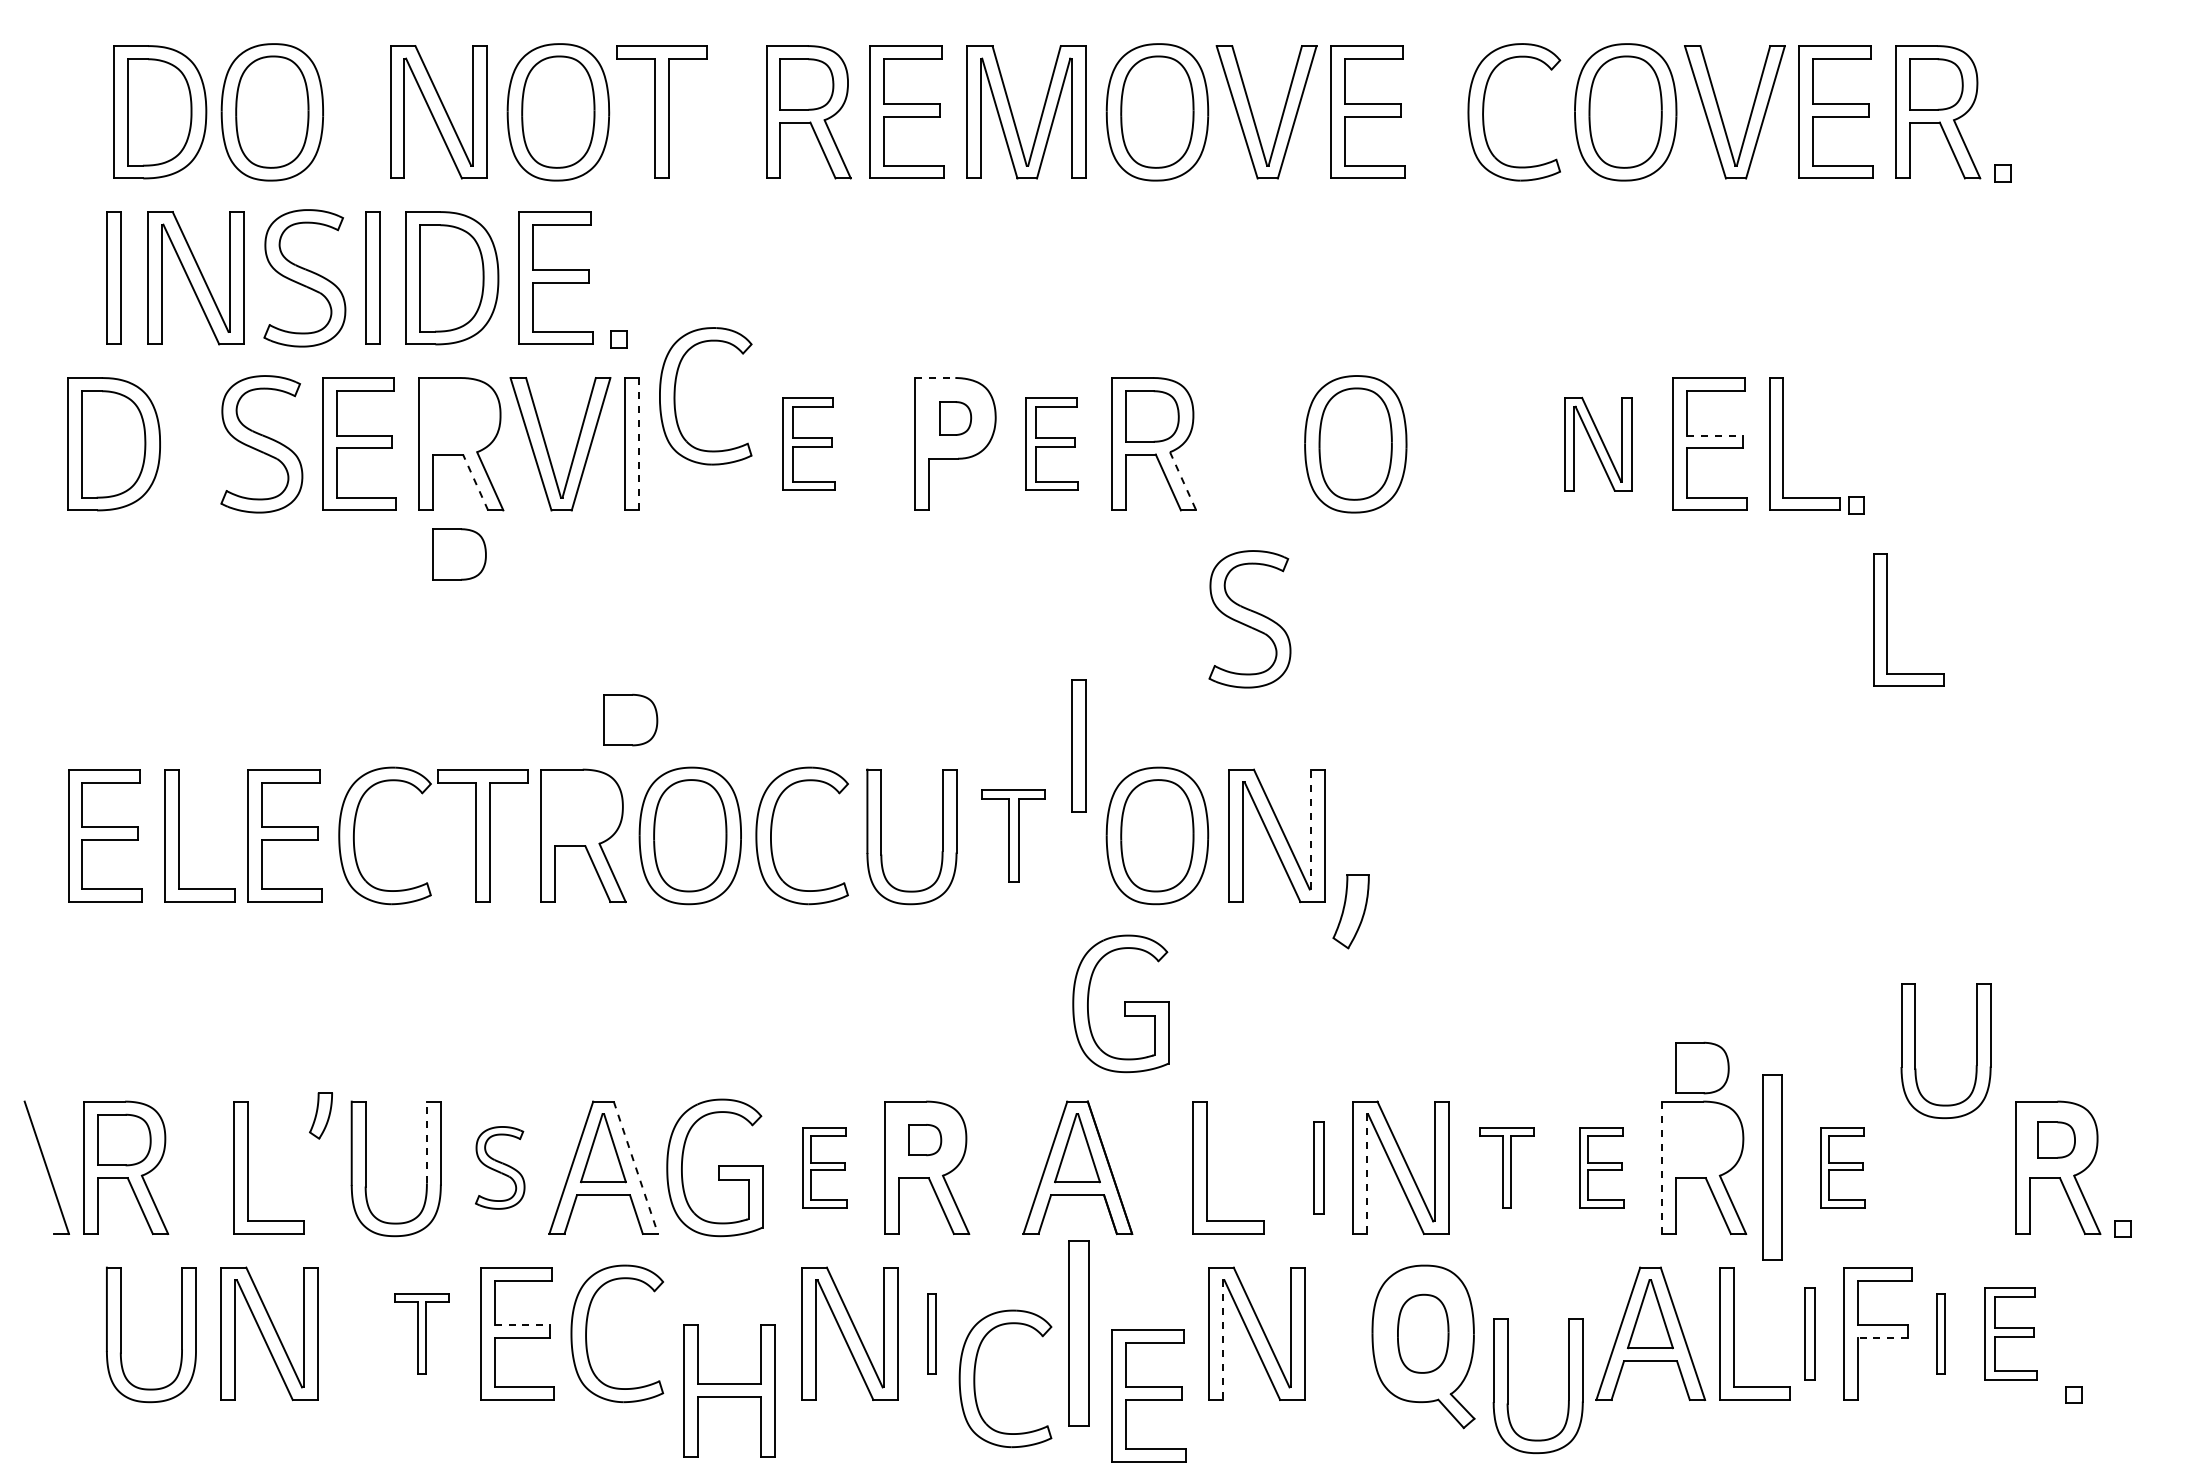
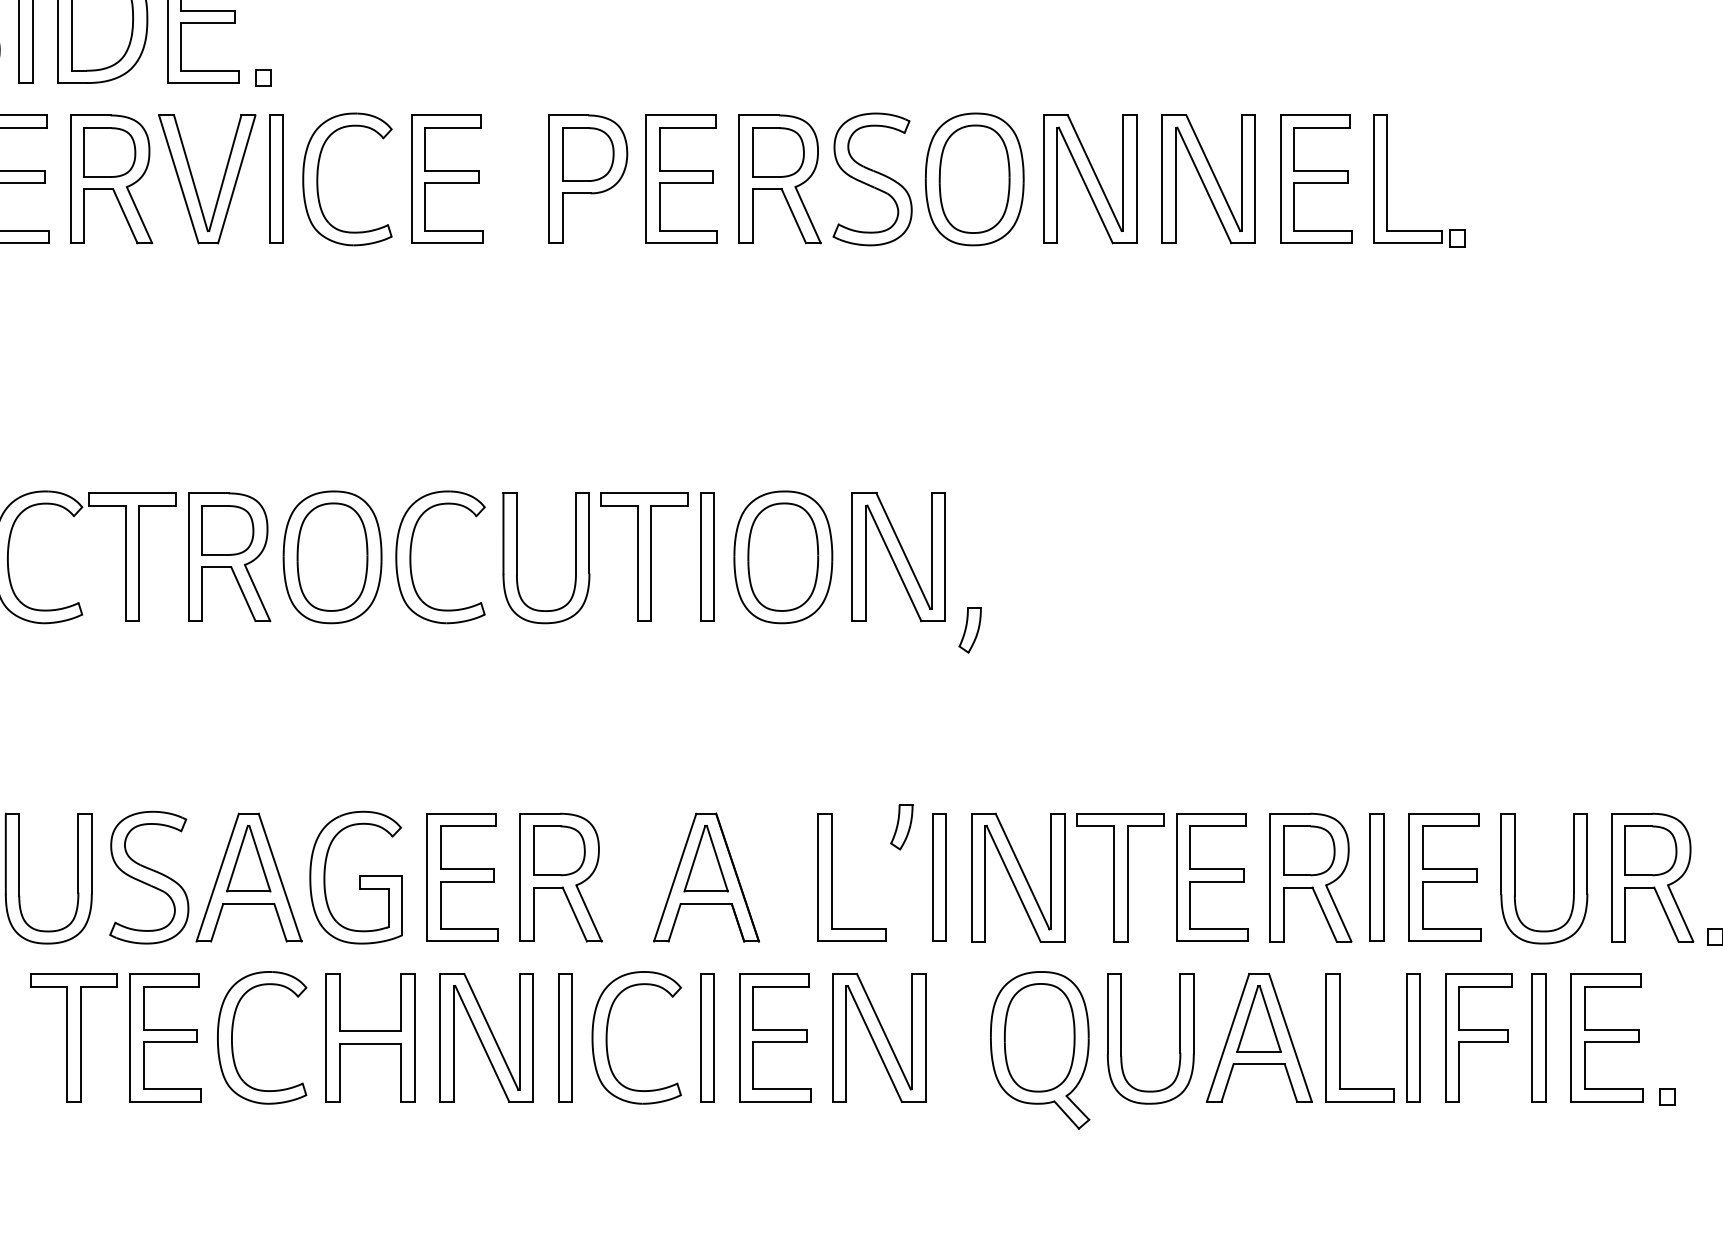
line: (935, 378) -> (569, 115), dashed -> solid
part: (675, 396) -> (318, 179), moved
part: (955, 418) -> (588, 154), size x1.67
line: (1714, 435) -> (1320, 170), dashed -> solid
part: (808, 443) -> (446, 178), size x1.43
part: (1051, 443) -> (681, 178), size x1.43
line: (638, 444) -> (282, 179), dashed -> solid
part: (1475, 444) -> (1090, 179), added
part: (1598, 444) -> (1208, 179), size x1.43
line: (1183, 481) -> (808, 215), dashed -> solid
line: (475, 482) -> (125, 216), dashed -> solid
part: (459, 554) -> (109, 152), moved
part: (1249, 619) -> (872, 179), moved
part: (1887, 619) -> (1487, 348), removed
part: (630, 719) -> (227, 529), moved
part: (1078, 745) -> (707, 556), moved
line: (1311, 829) -> (932, 551), dashed -> solid
part: (1013, 835) -> (644, 556), size x1.43
part: (1350, 911) -> (969, 630), size x0.62
part: (1120, 1003) -> (747, 719), removed
part: (1915, 1051) -> (1514, 879), moved
part: (1702, 1067) -> (1309, 850), moved
part: (1280, 1115) -> (902, 827), added
part: (925, 1139) -> (559, 850), size x1.67
part: (2056, 1139) -> (1650, 850), size x1.43
line: (426, 1142) -> (77, 853), dashed -> solid
part: (499, 1167) -> (148, 877), size x1.67
line: (635, 1167) -> (279, 877), dashed -> solid
part: (824, 1167) -> (462, 877), size x1.67
part: (1318, 1167) -> (938, 877), size x1.43
part: (1506, 1167) -> (1120, 877), size x1.67
part: (1601, 1167) -> (1211, 877), size x1.67
line: (1661, 1167) -> (1269, 877), dashed -> solid
part: (1772, 1167) -> (1376, 877), size x0.71
part: (1842, 1167) -> (1444, 877), size x1.67
line: (1366, 1174) -> (985, 884), dashed -> solid
line: (522, 1325) -> (170, 1029), dashed -> solid
part: (421, 1333) -> (73, 1037), size x1.67
part: (931, 1333) -> (565, 1037), size x1.67
part: (1078, 1333) -> (707, 1037), size x0.71
part: (1423, 1333) -> (1040, 1037), size x1.43
part: (1809, 1333) -> (1412, 1037), size x1.43
part: (1940, 1333) -> (1538, 1037), size x1.67
part: (2010, 1333) -> (1606, 1037), size x1.43
line: (1882, 1338) -> (1483, 1042), dashed -> solid
line: (1222, 1340) -> (846, 1044), dashed -> solid
part: (975, 1378) -> (607, 1037), moved
part: (1508, 1386) -> (1122, 1039), moved
part: (729, 1390) -> (370, 1037), moved
part: (1148, 1395) -> (774, 1037), moved

